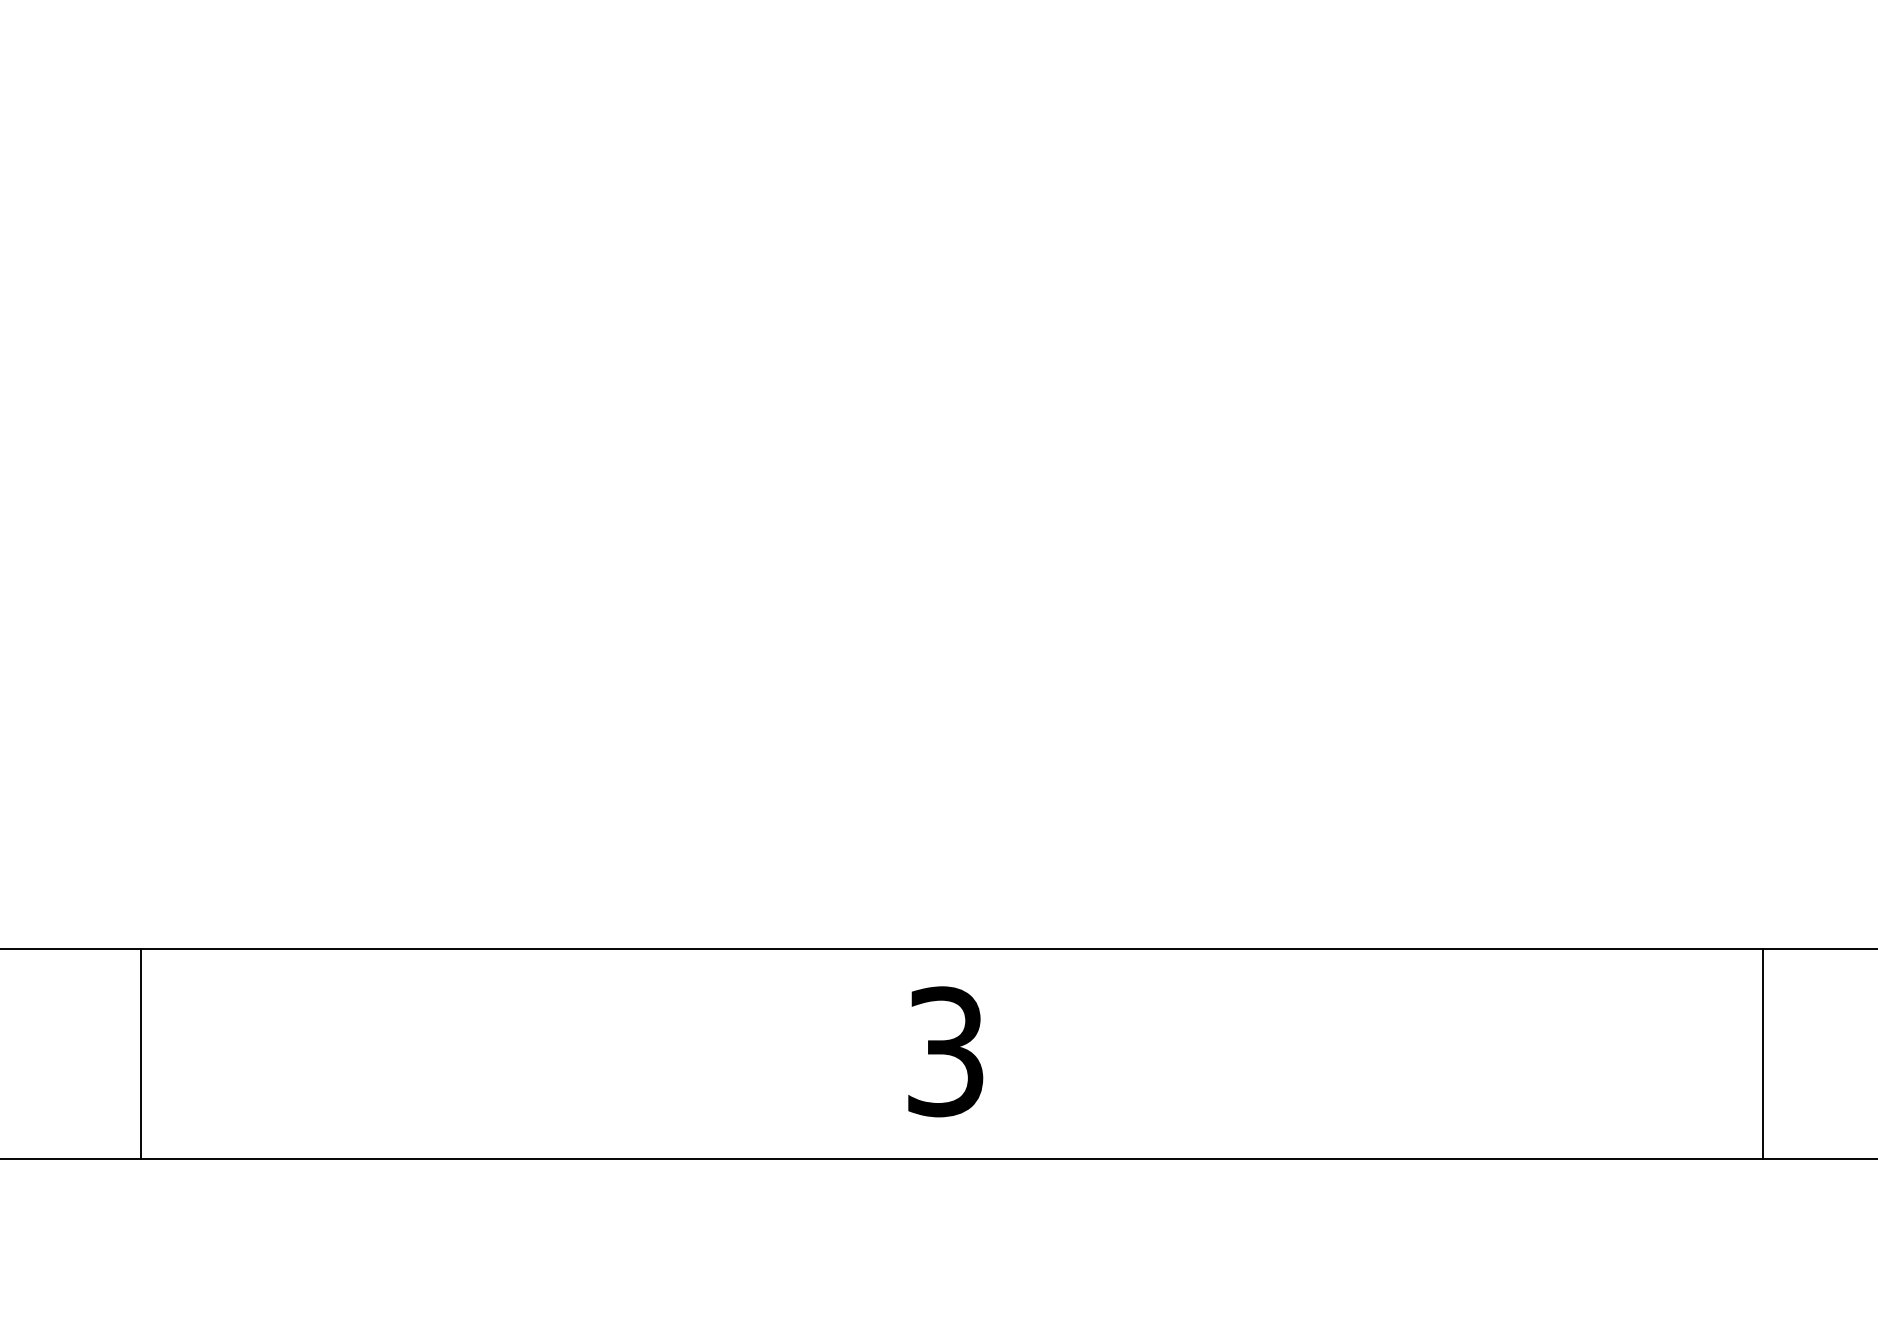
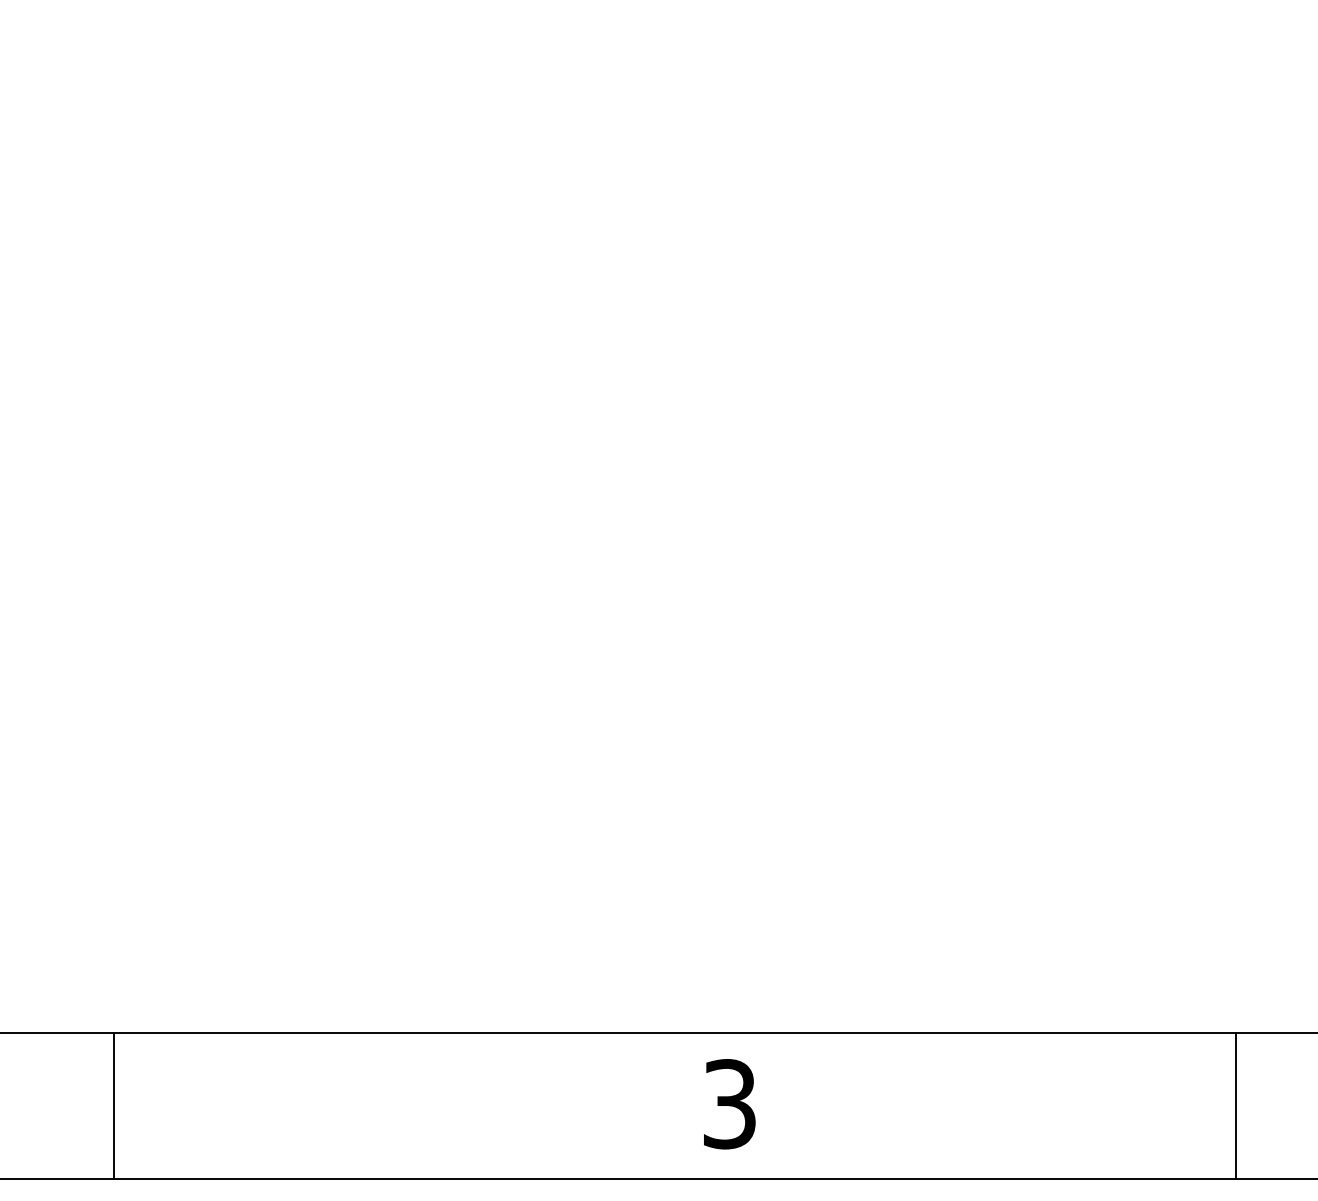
line: (141, 1053) -> (113, 1105), moved
line: (1762, 1053) -> (1235, 1105), moved

